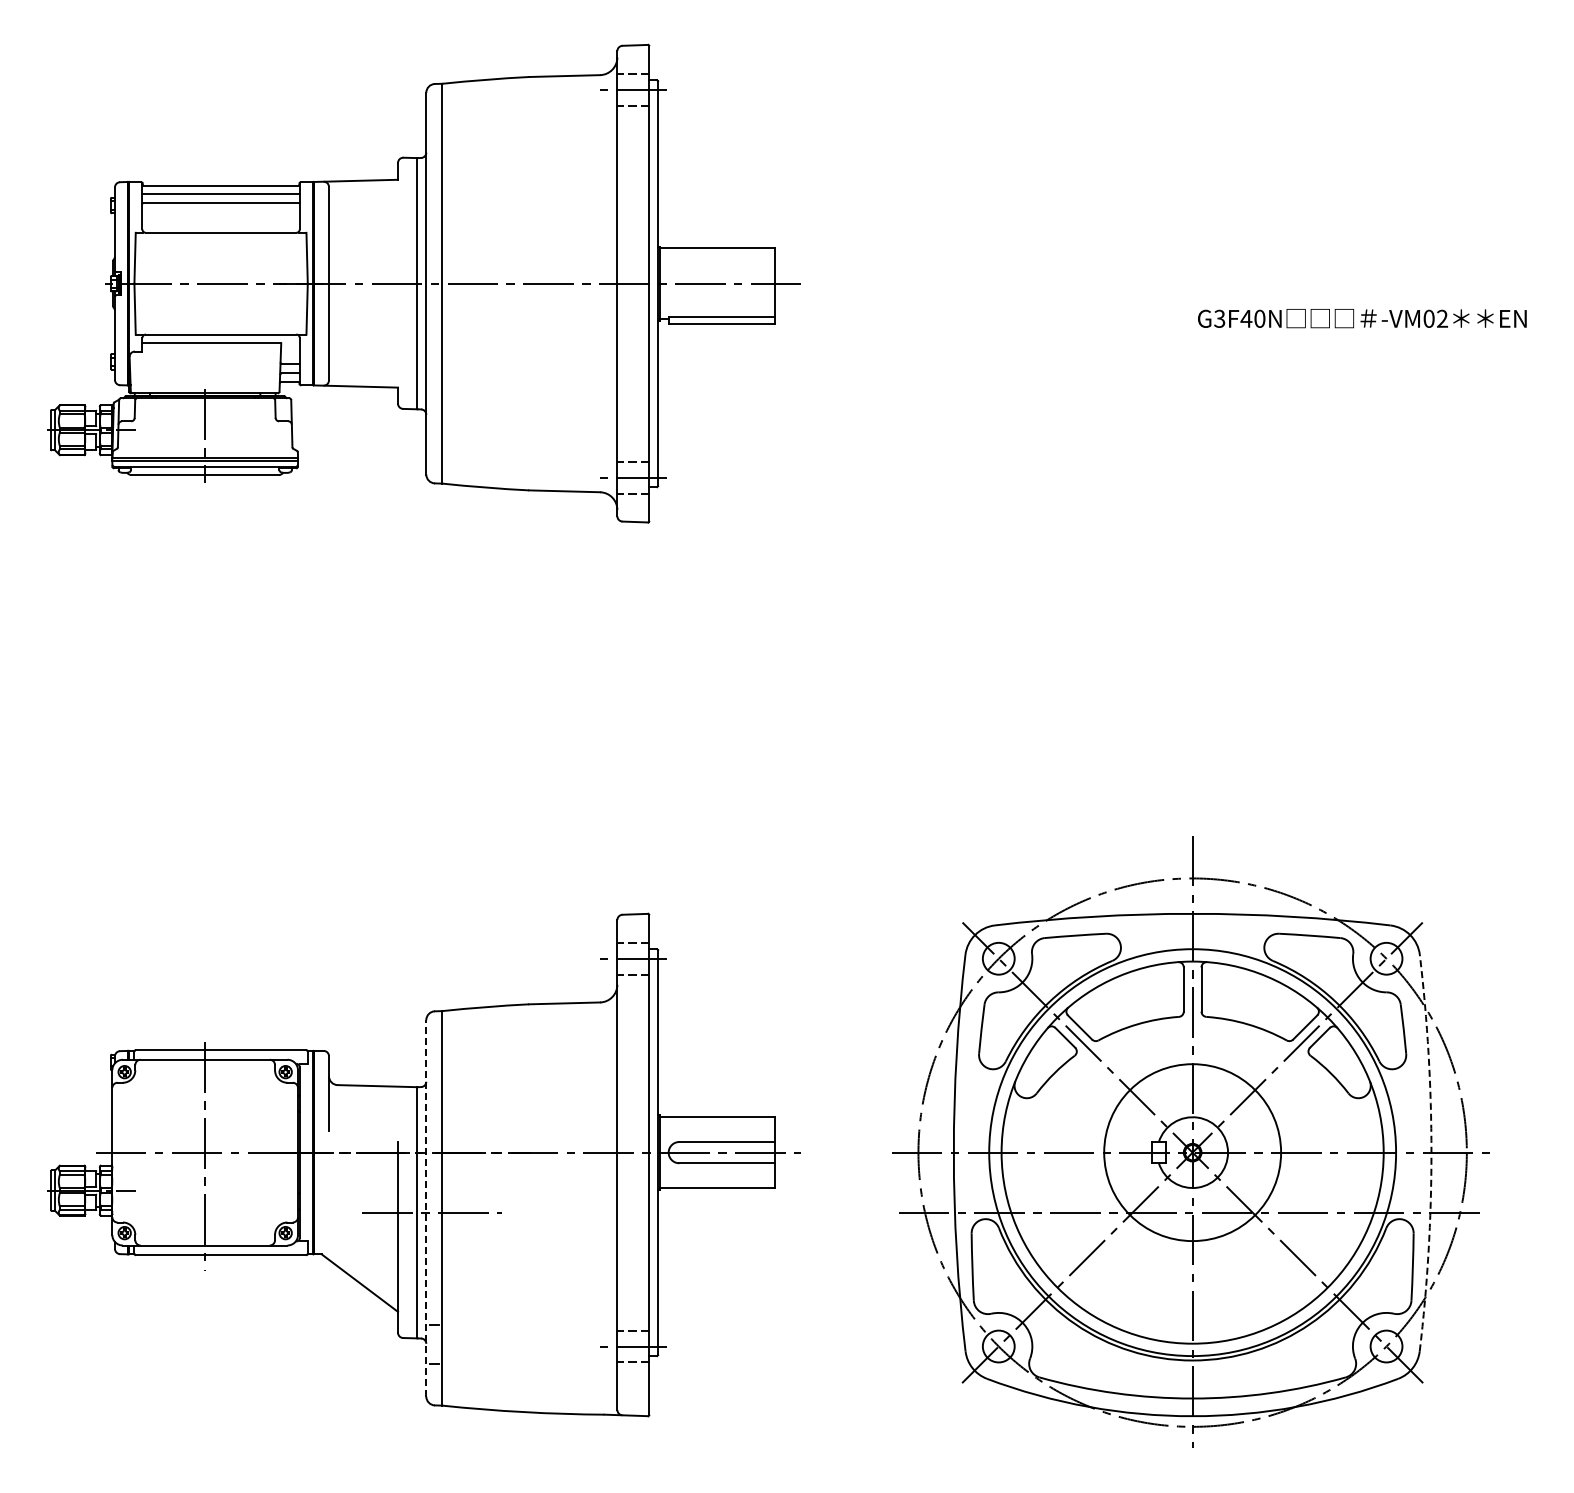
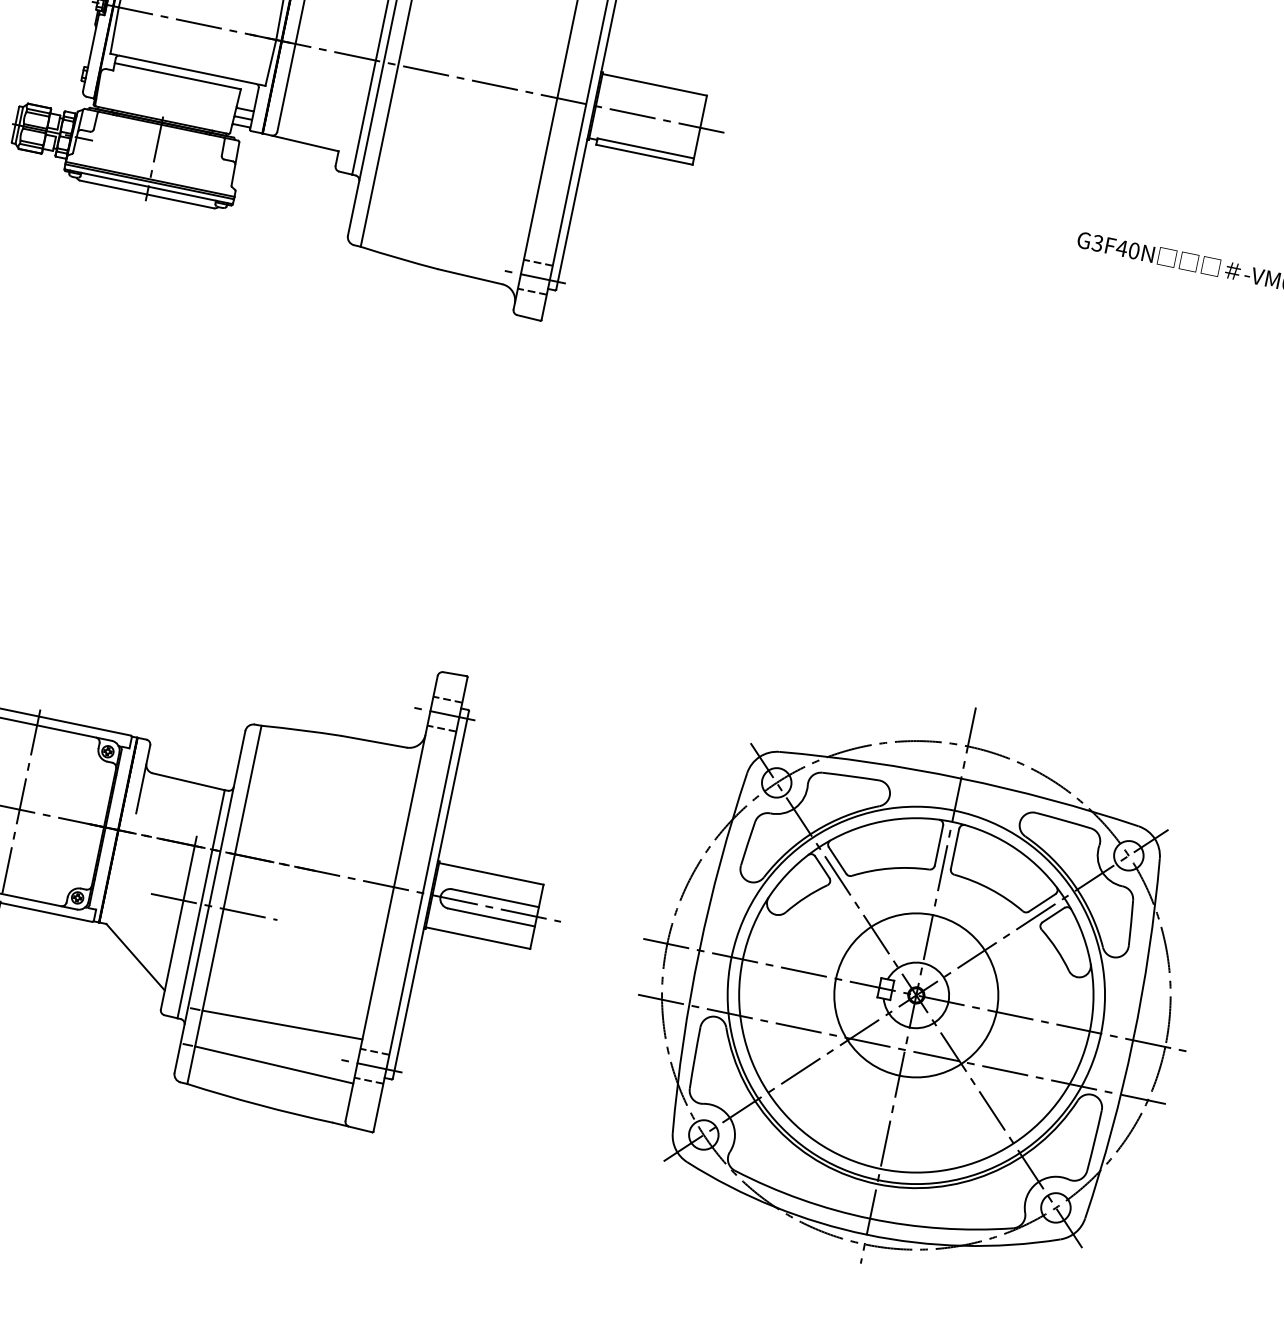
arc: (1431, 1153) -> (1133, 1041), dashed -> solid
line: (426, 1207) -> (210, 901), dashed -> solid
line: (529, 1322) -> (282, 1024), added
line: (529, 1366) -> (273, 1064), added

